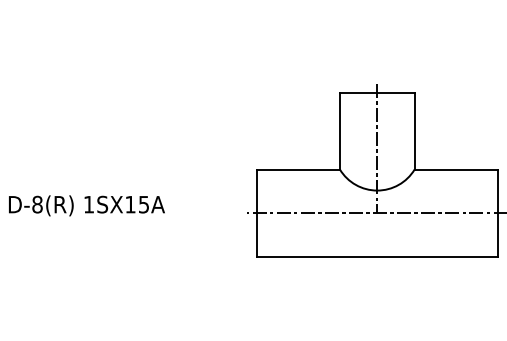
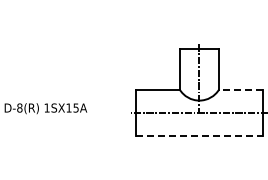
line: (456, 169) -> (241, 89), solid -> dashed
line: (377, 256) -> (199, 135), solid -> dashed

